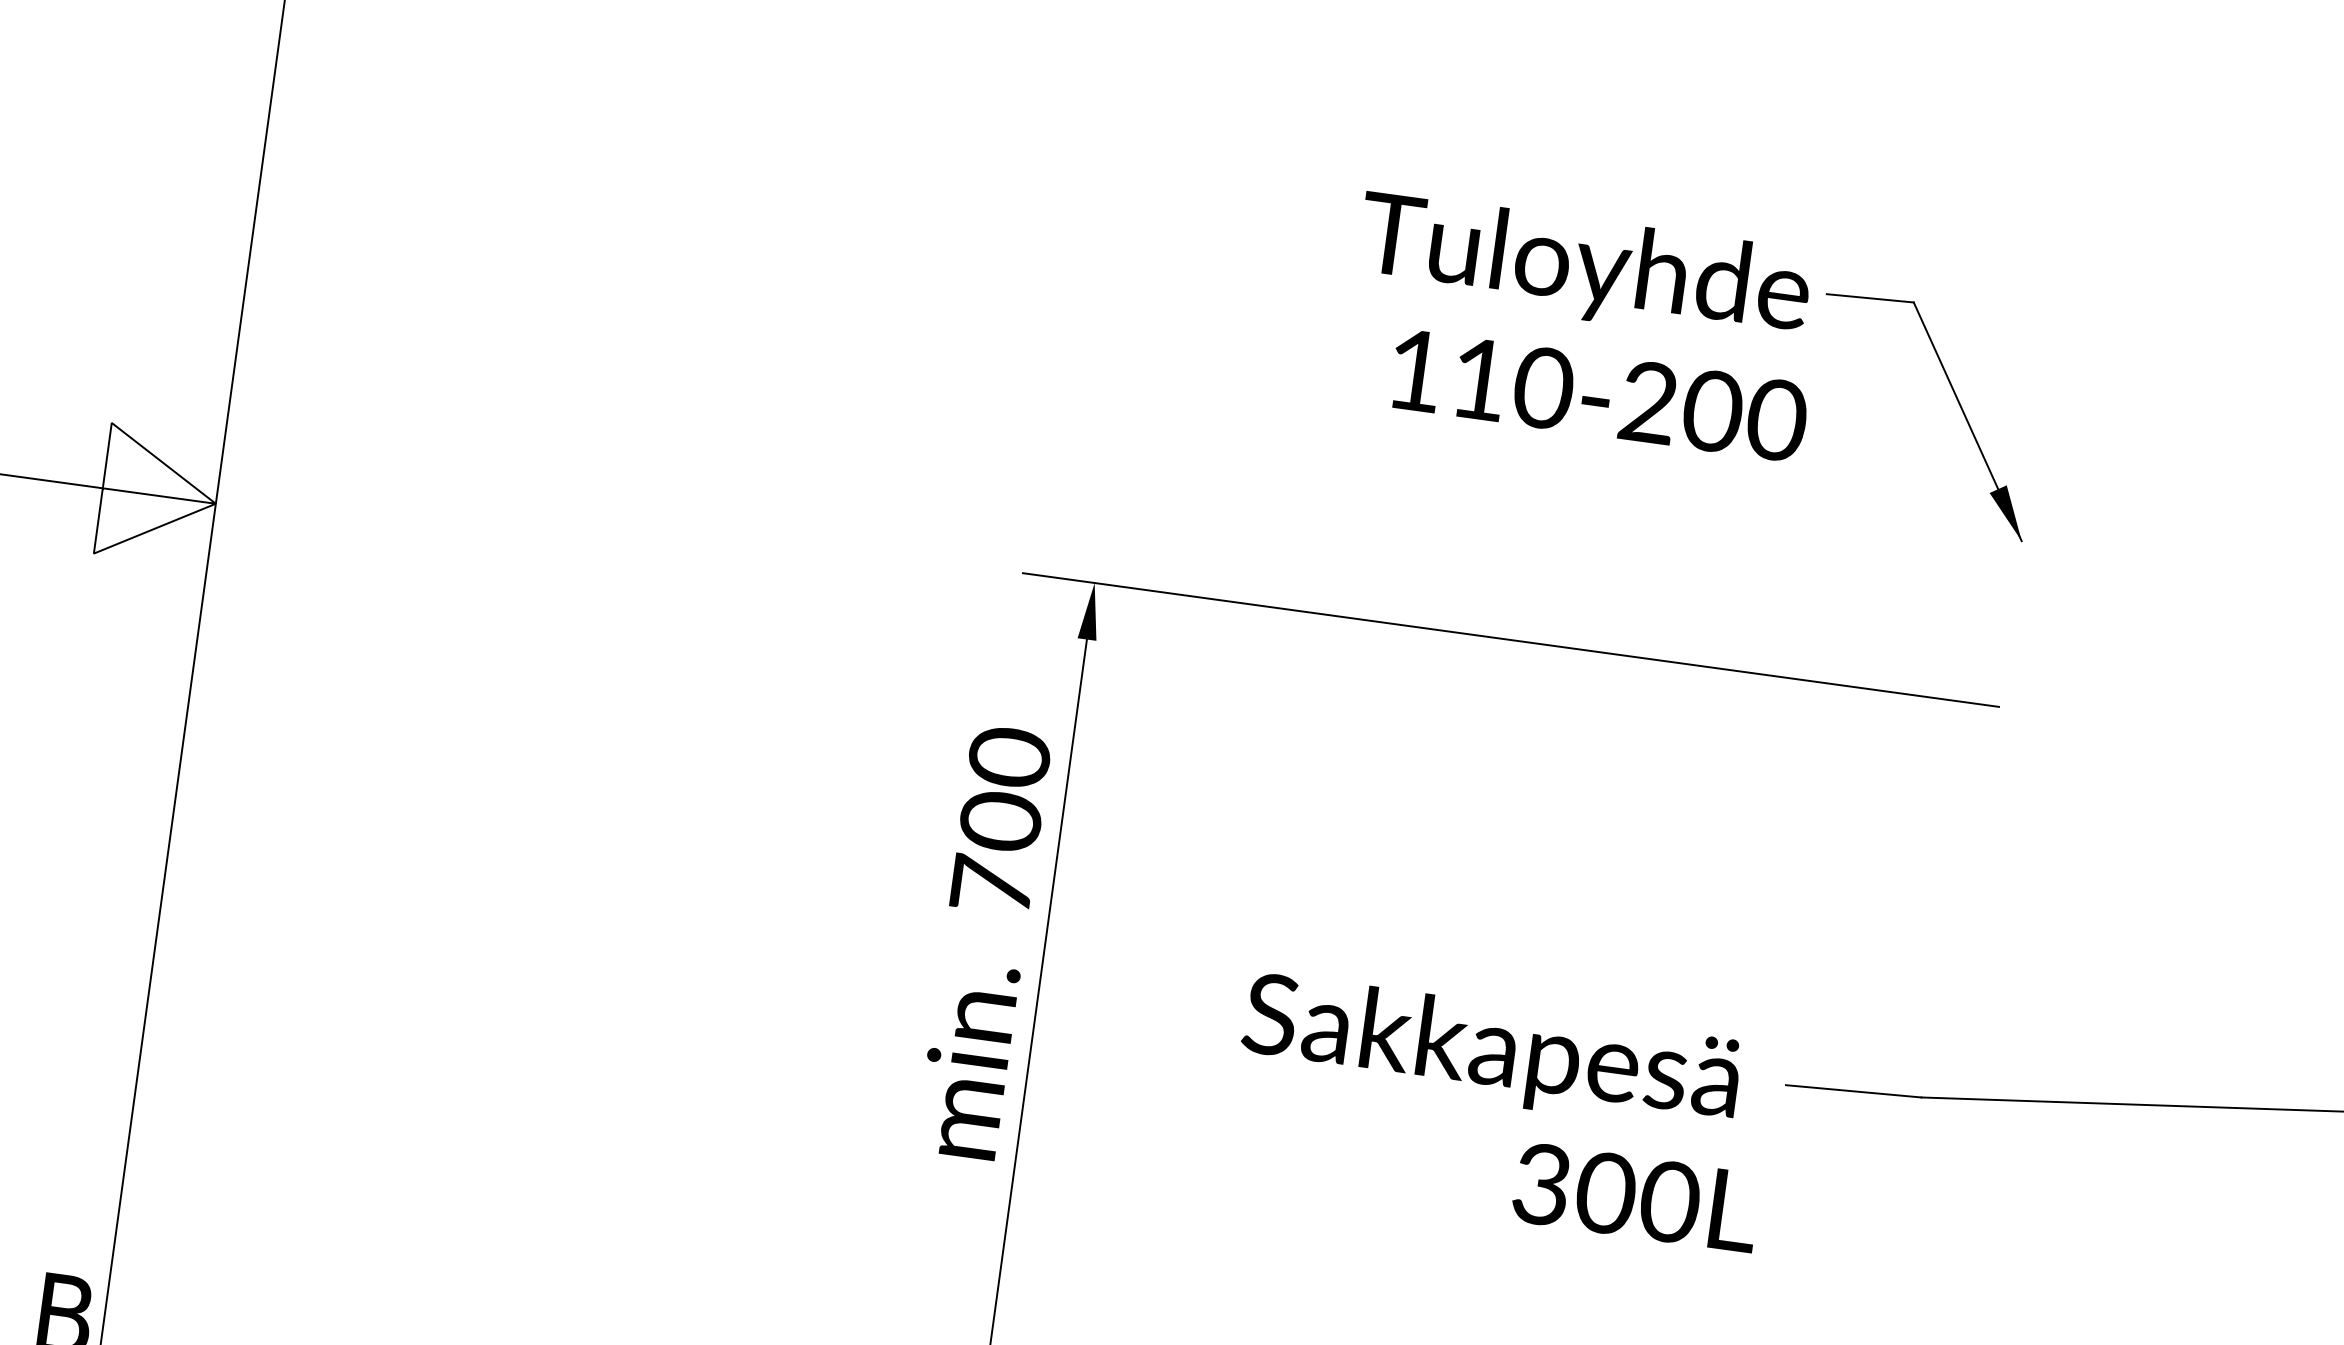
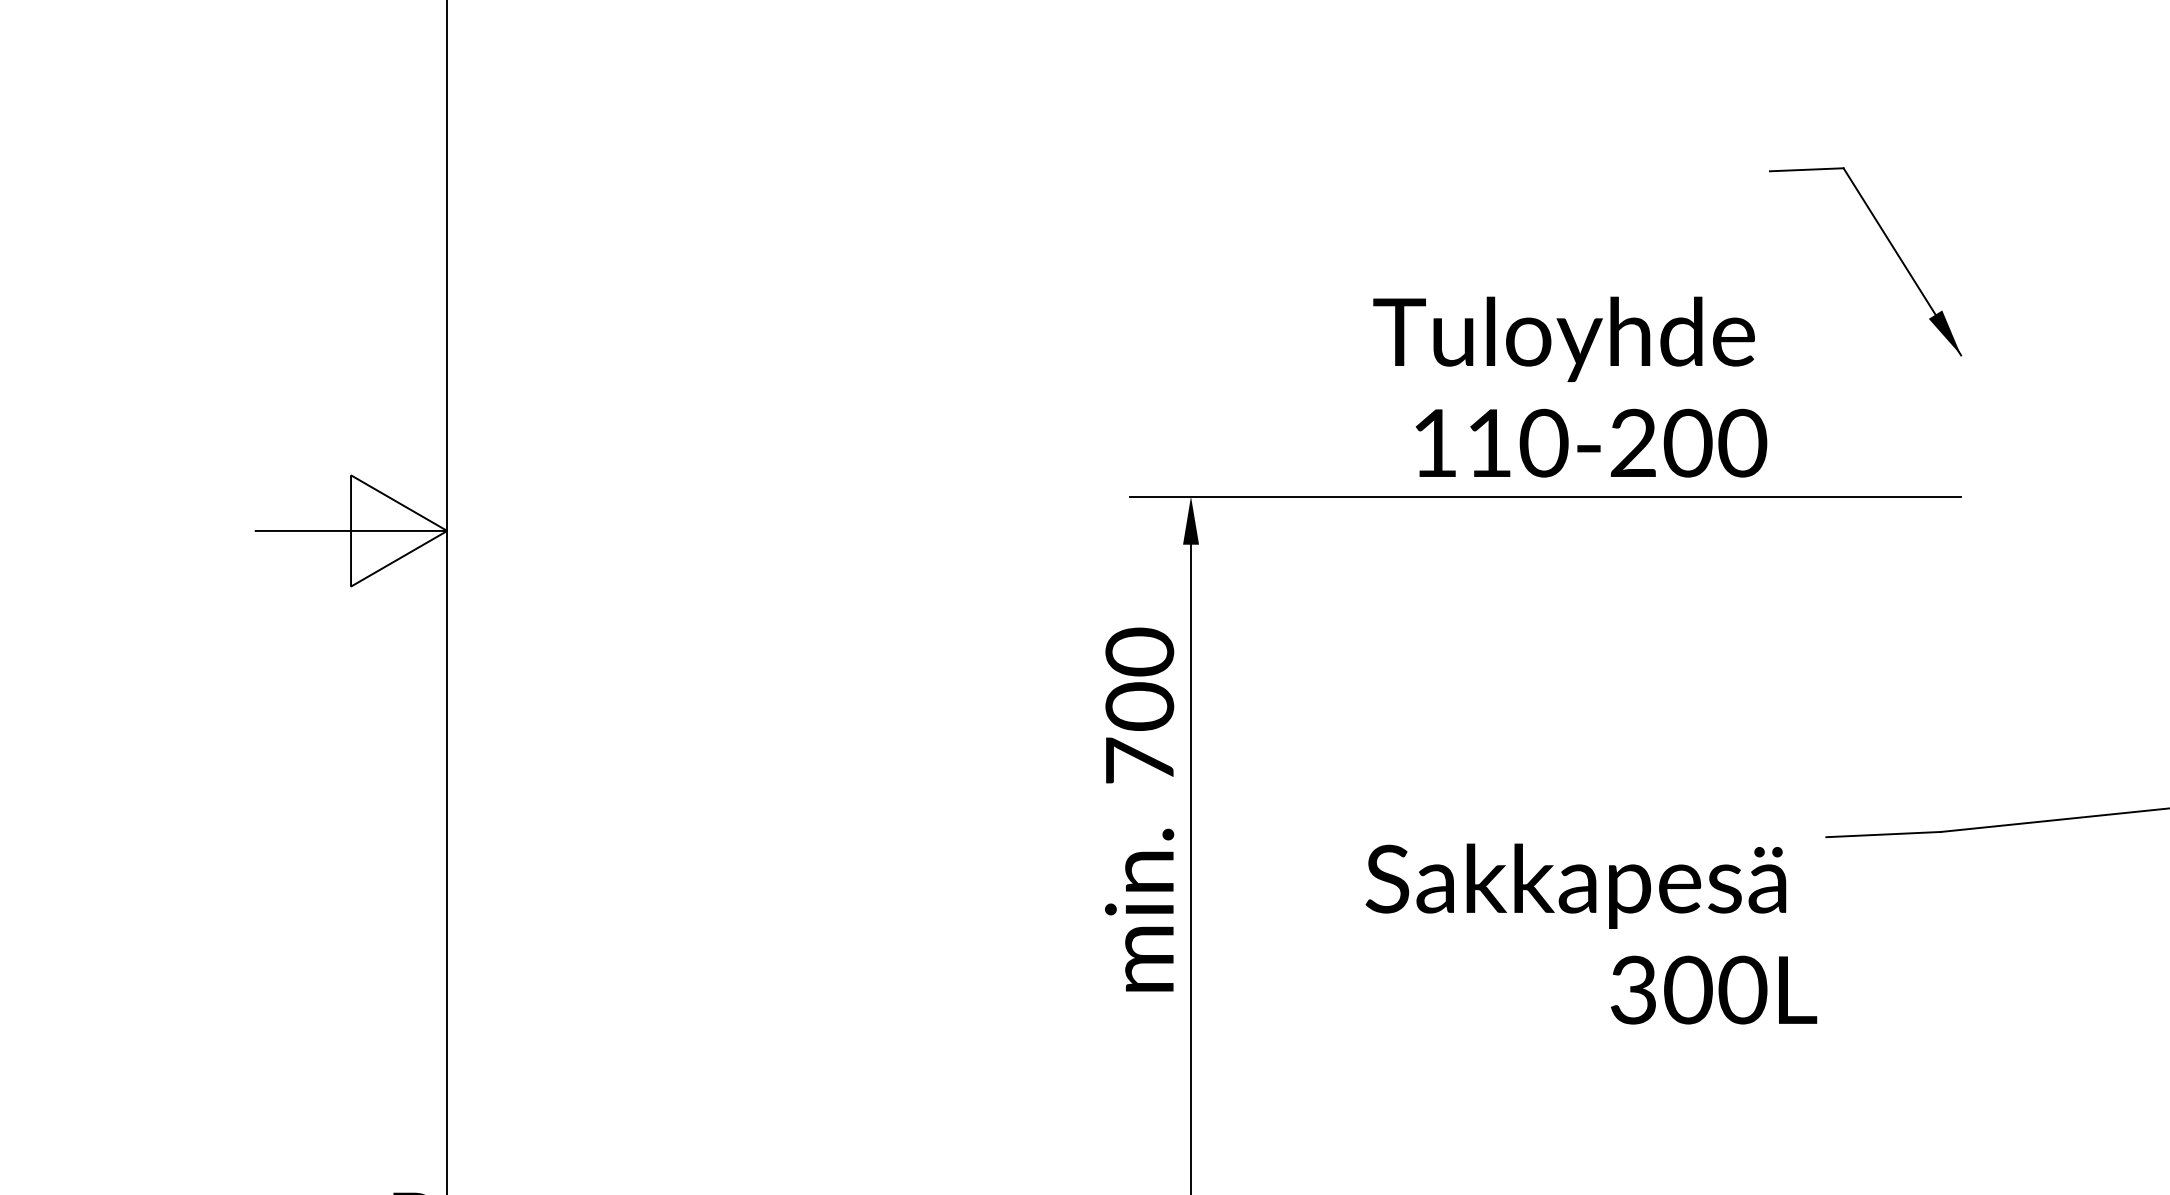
text: (1583, 325) -> (1570, 386), moved
text: (1501, 1111) -> (1591, 933), moved

